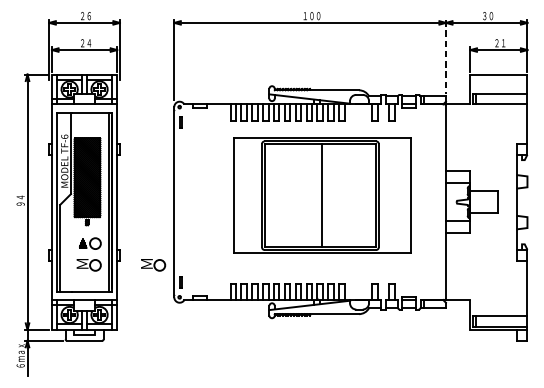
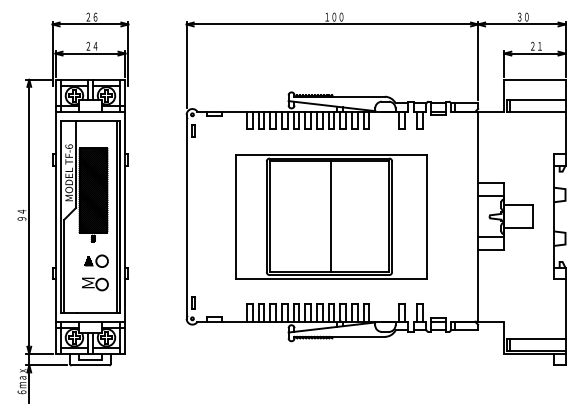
line: (446, 57) -> (478, 61), dashed -> solid
part: (322, 195) -> (331, 216), moved
part: (153, 265) -> (164, 284), removed

